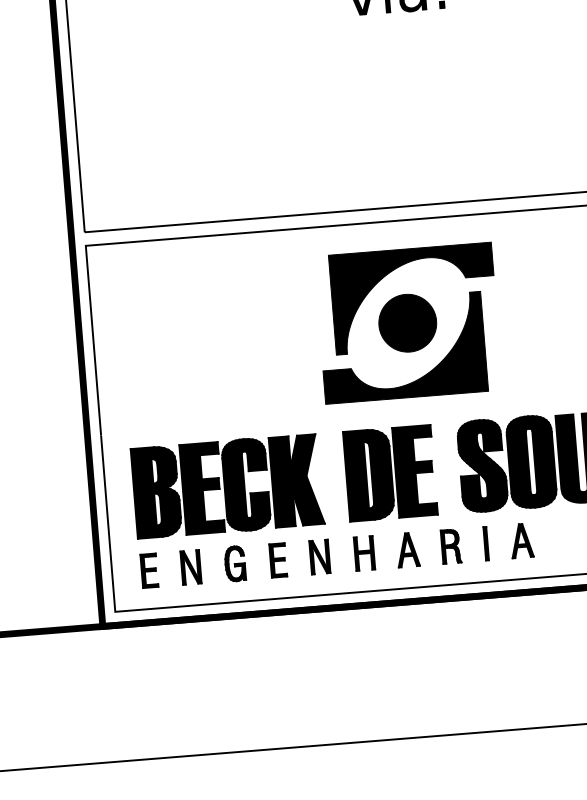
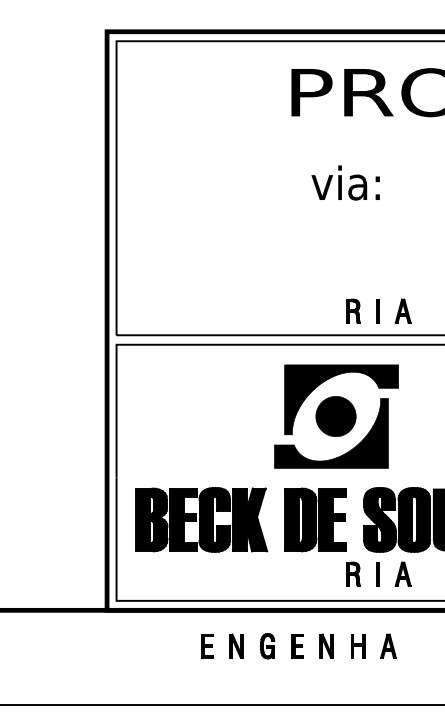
part: (456, 166) -> (378, 310), added
part: (279, 560) -> (298, 646), moved

